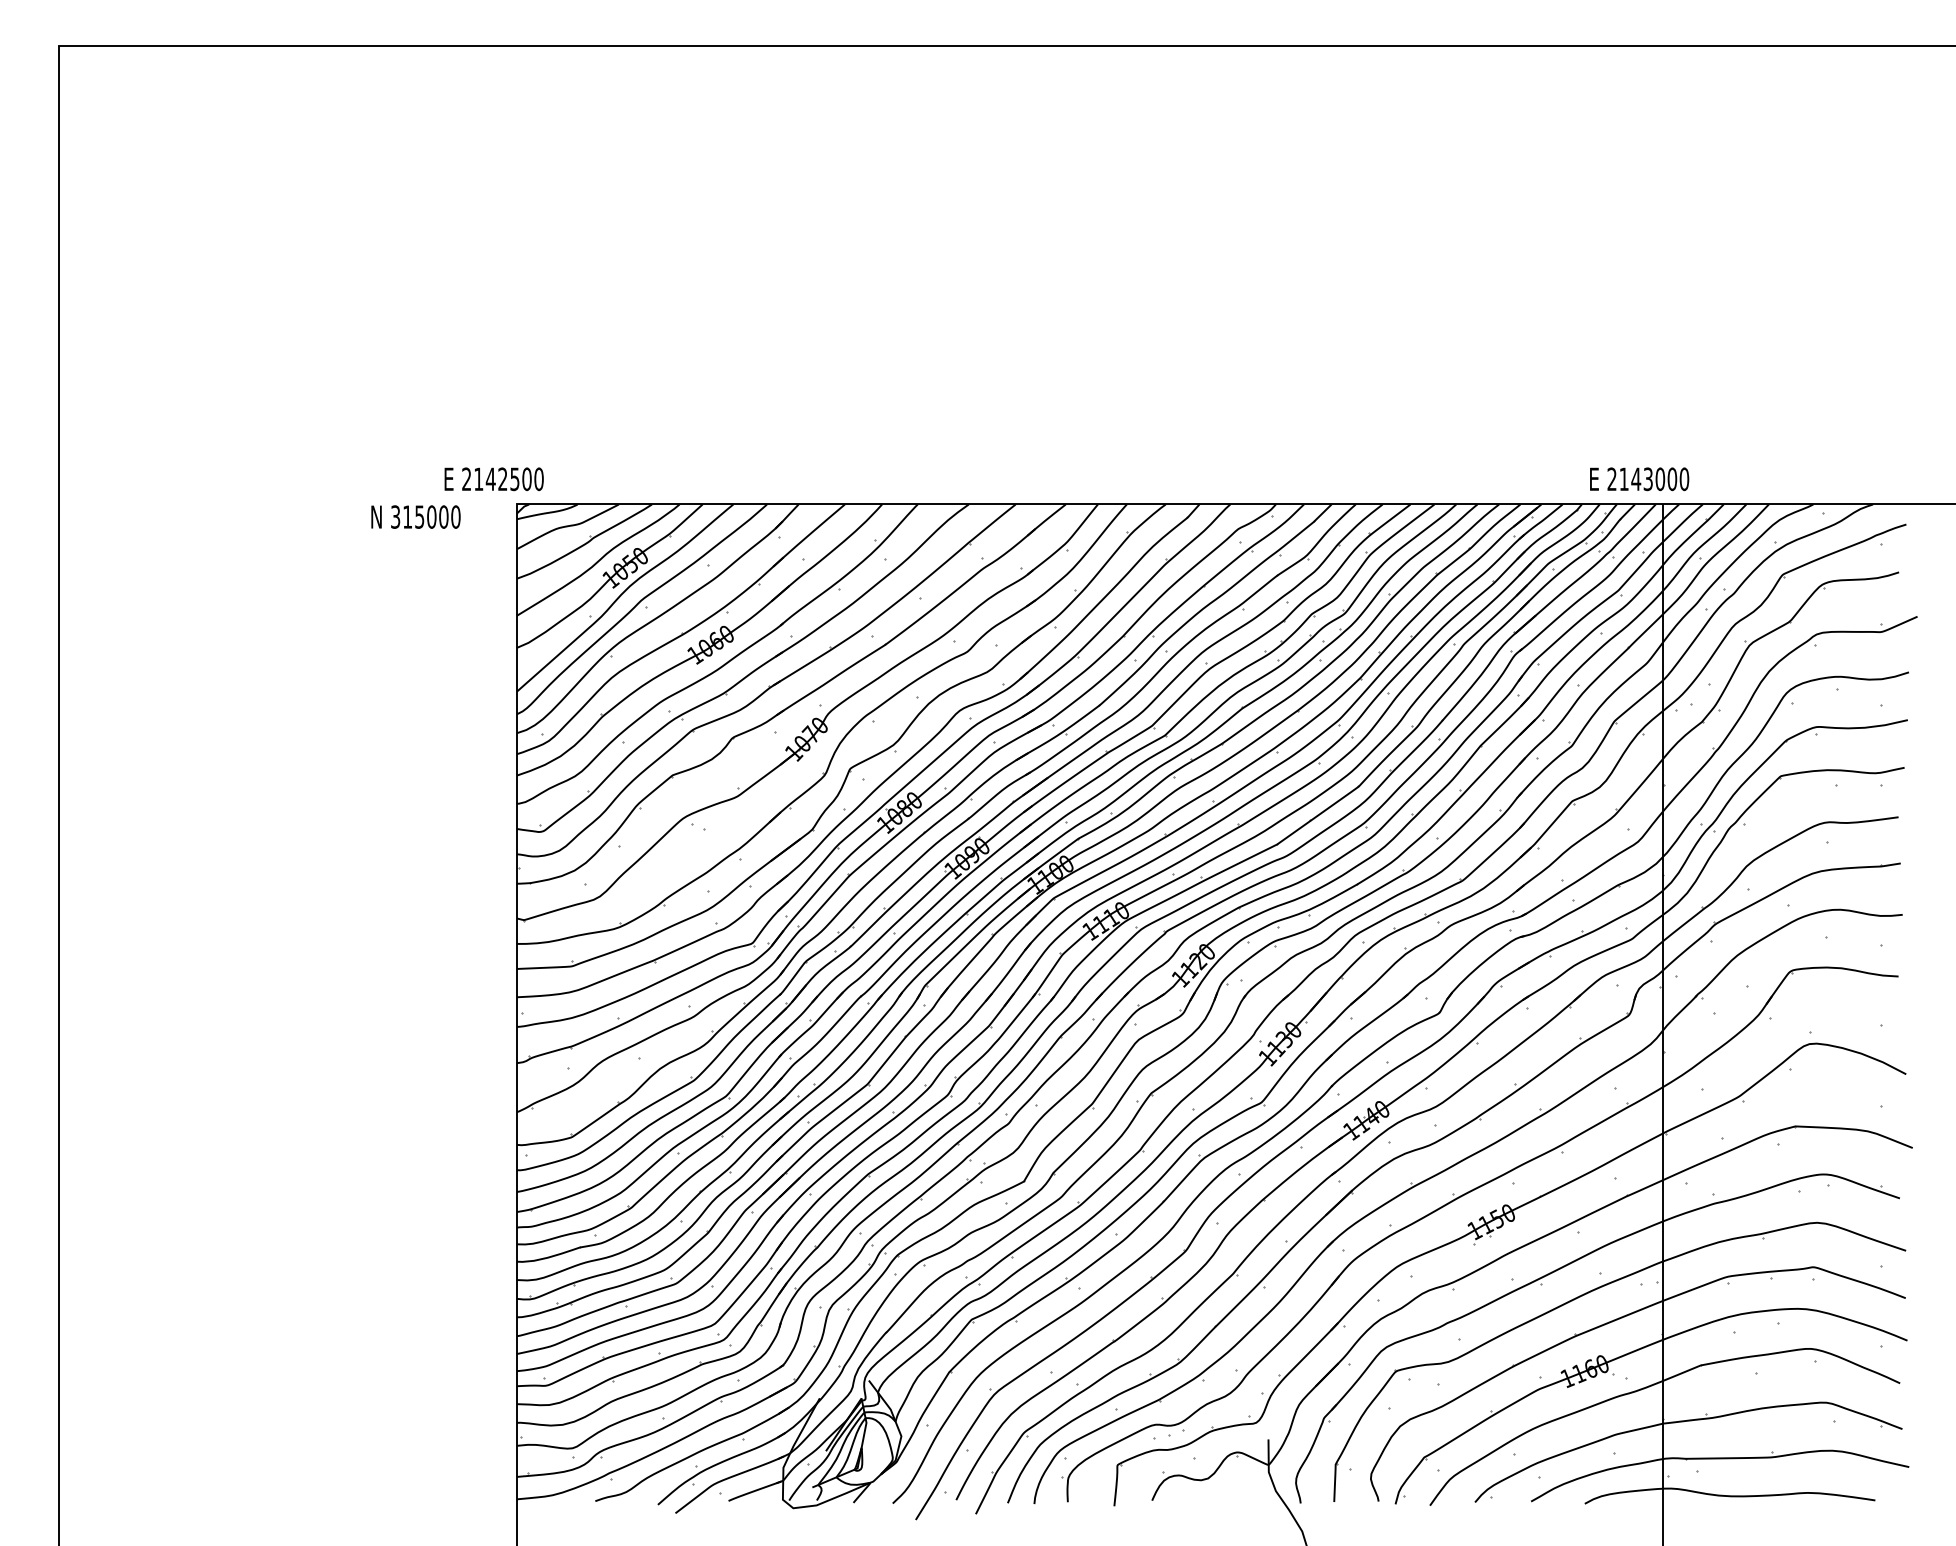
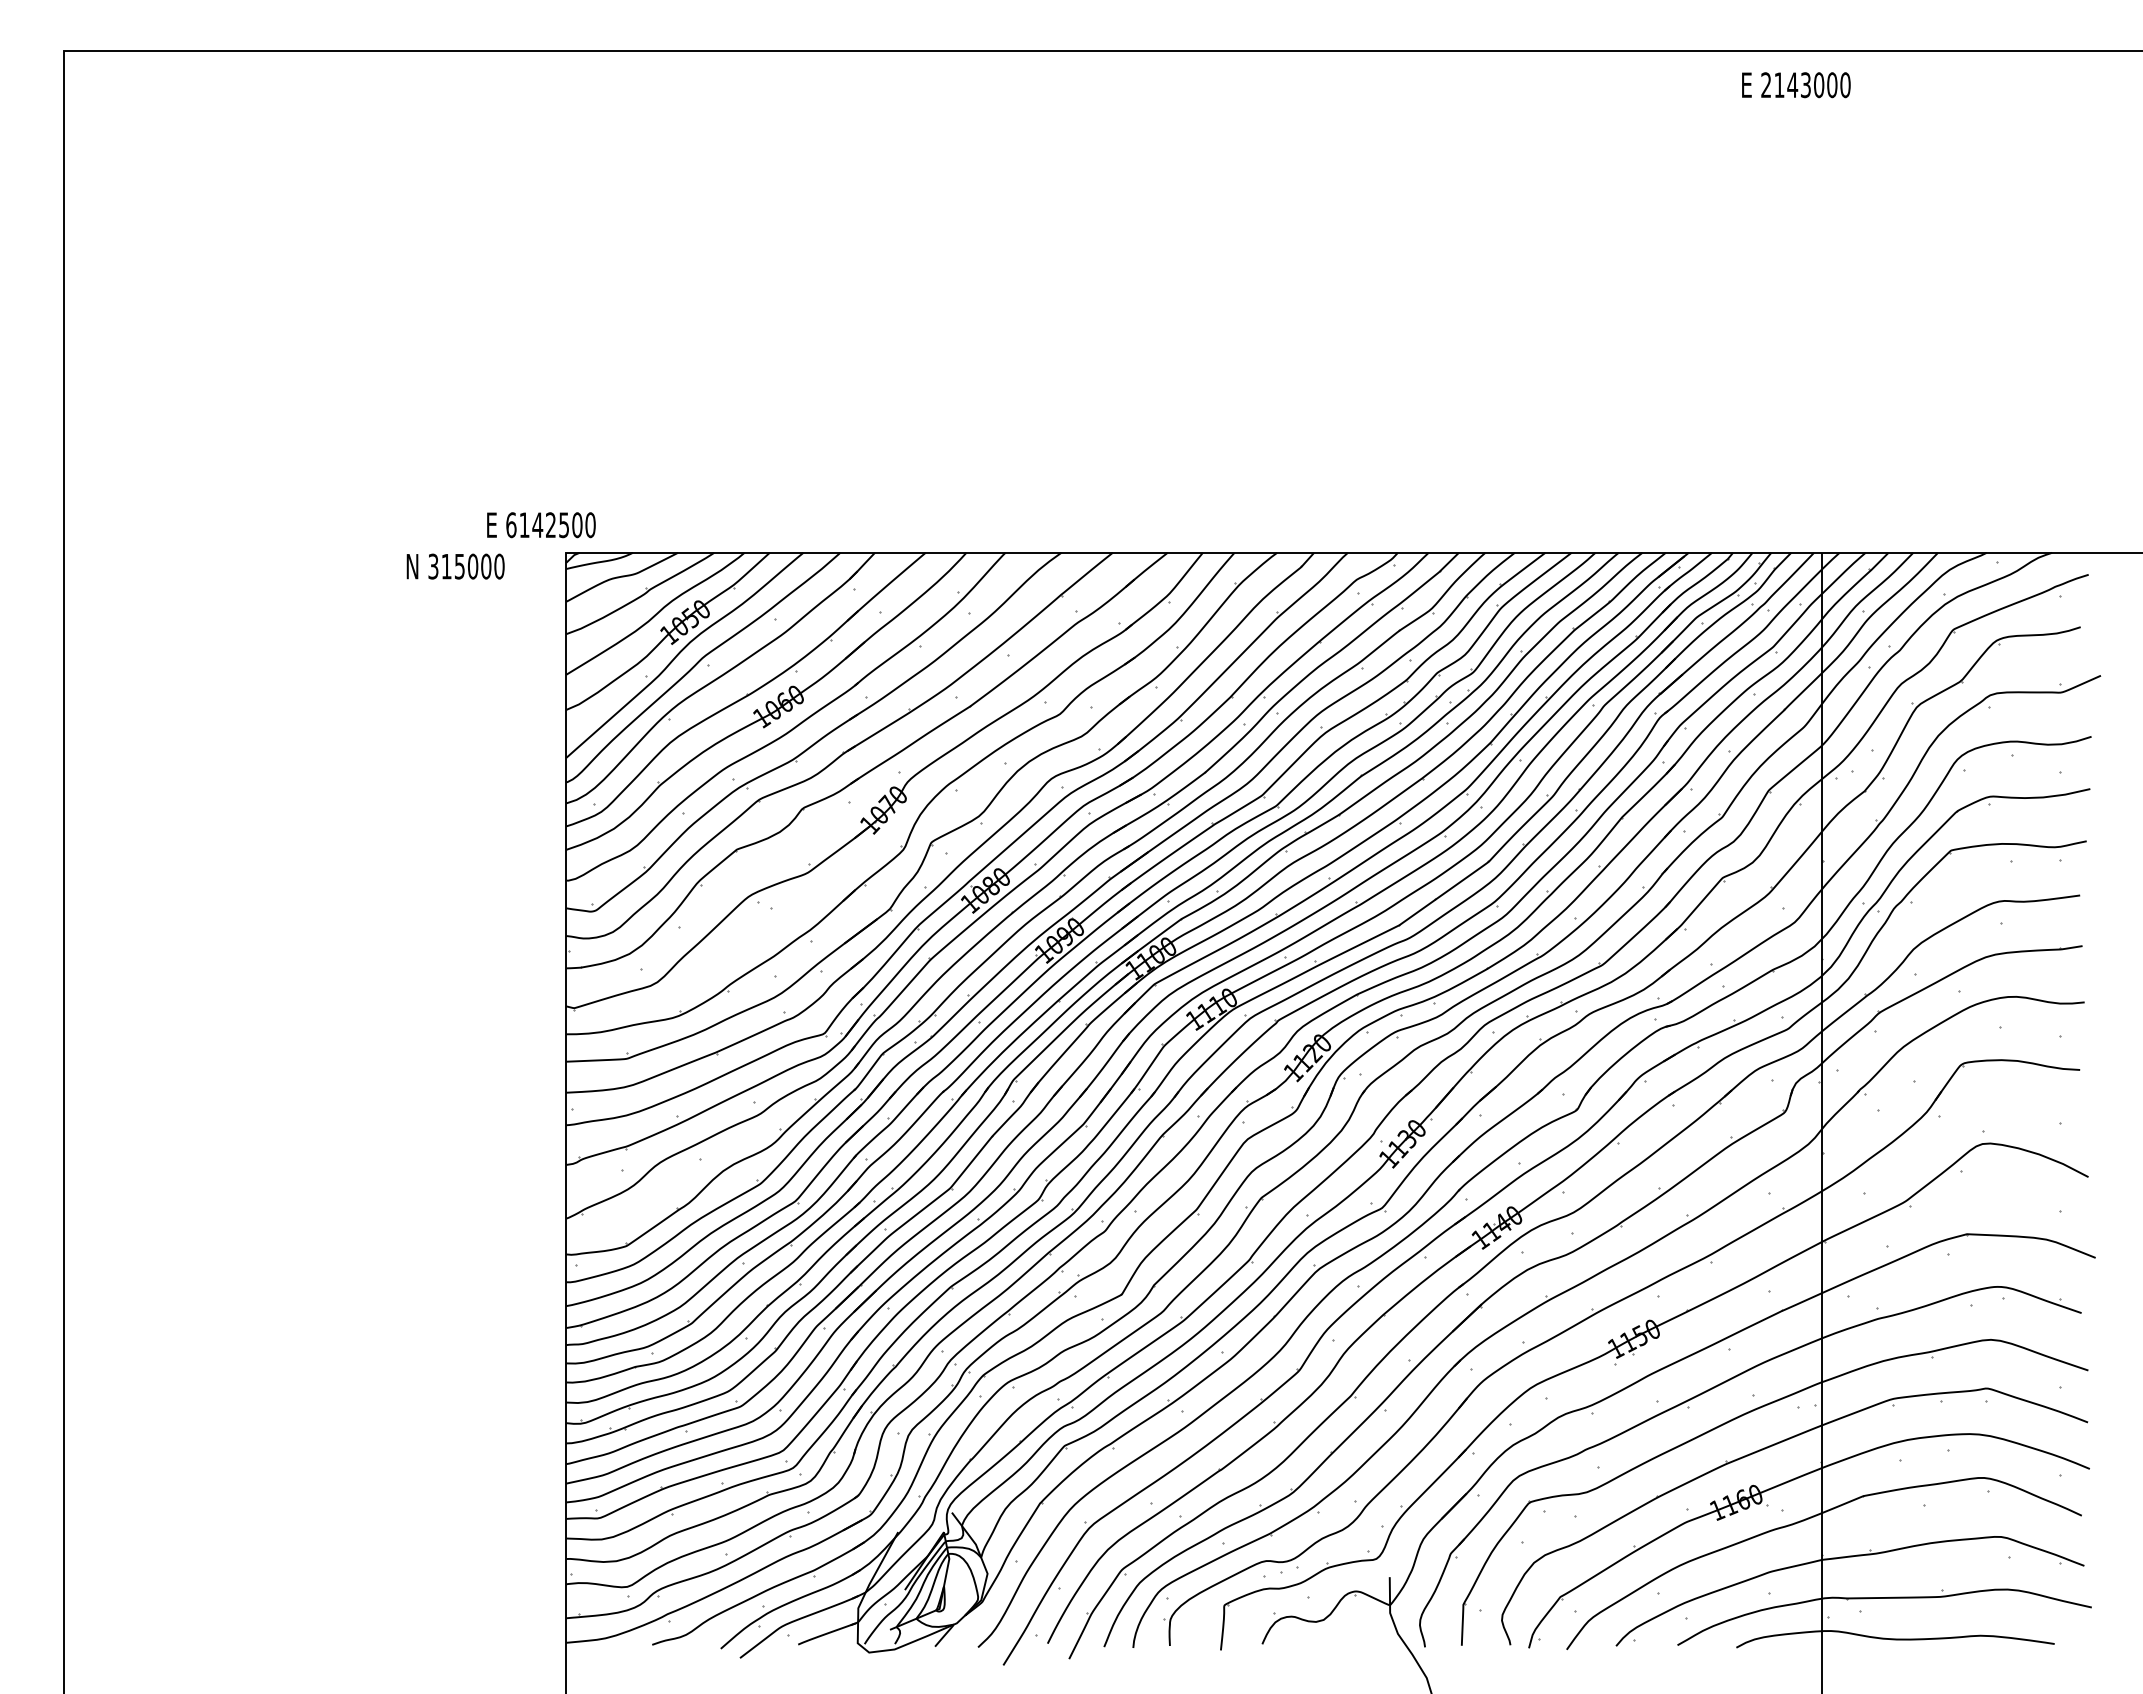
text: (466, 479) -> (511, 525), 2142500 -> 6142500
text: (1639, 479) -> (1796, 85), moved

